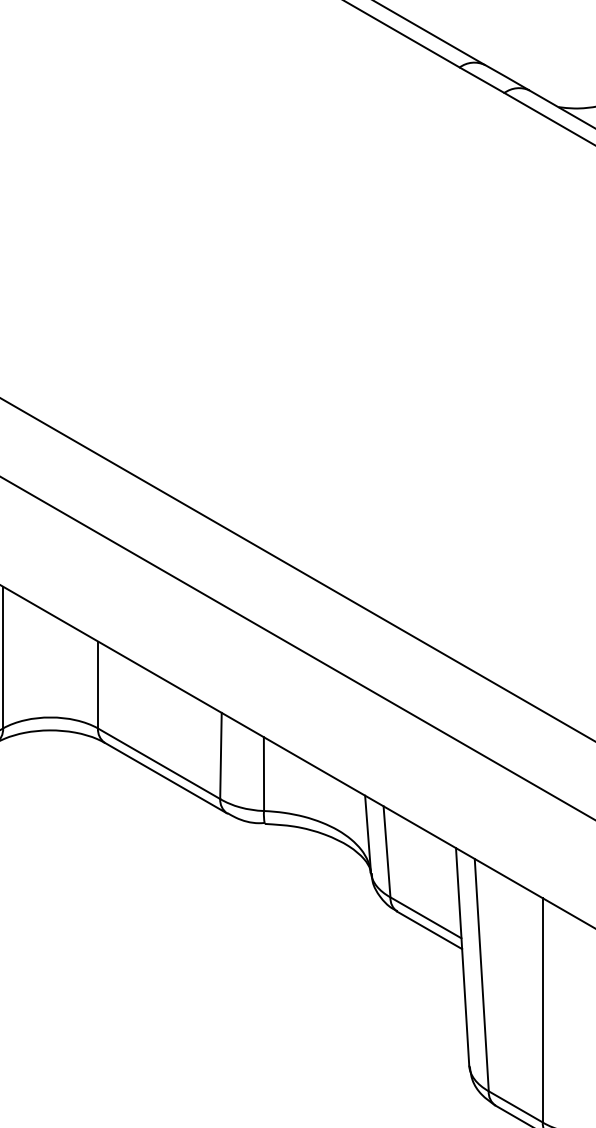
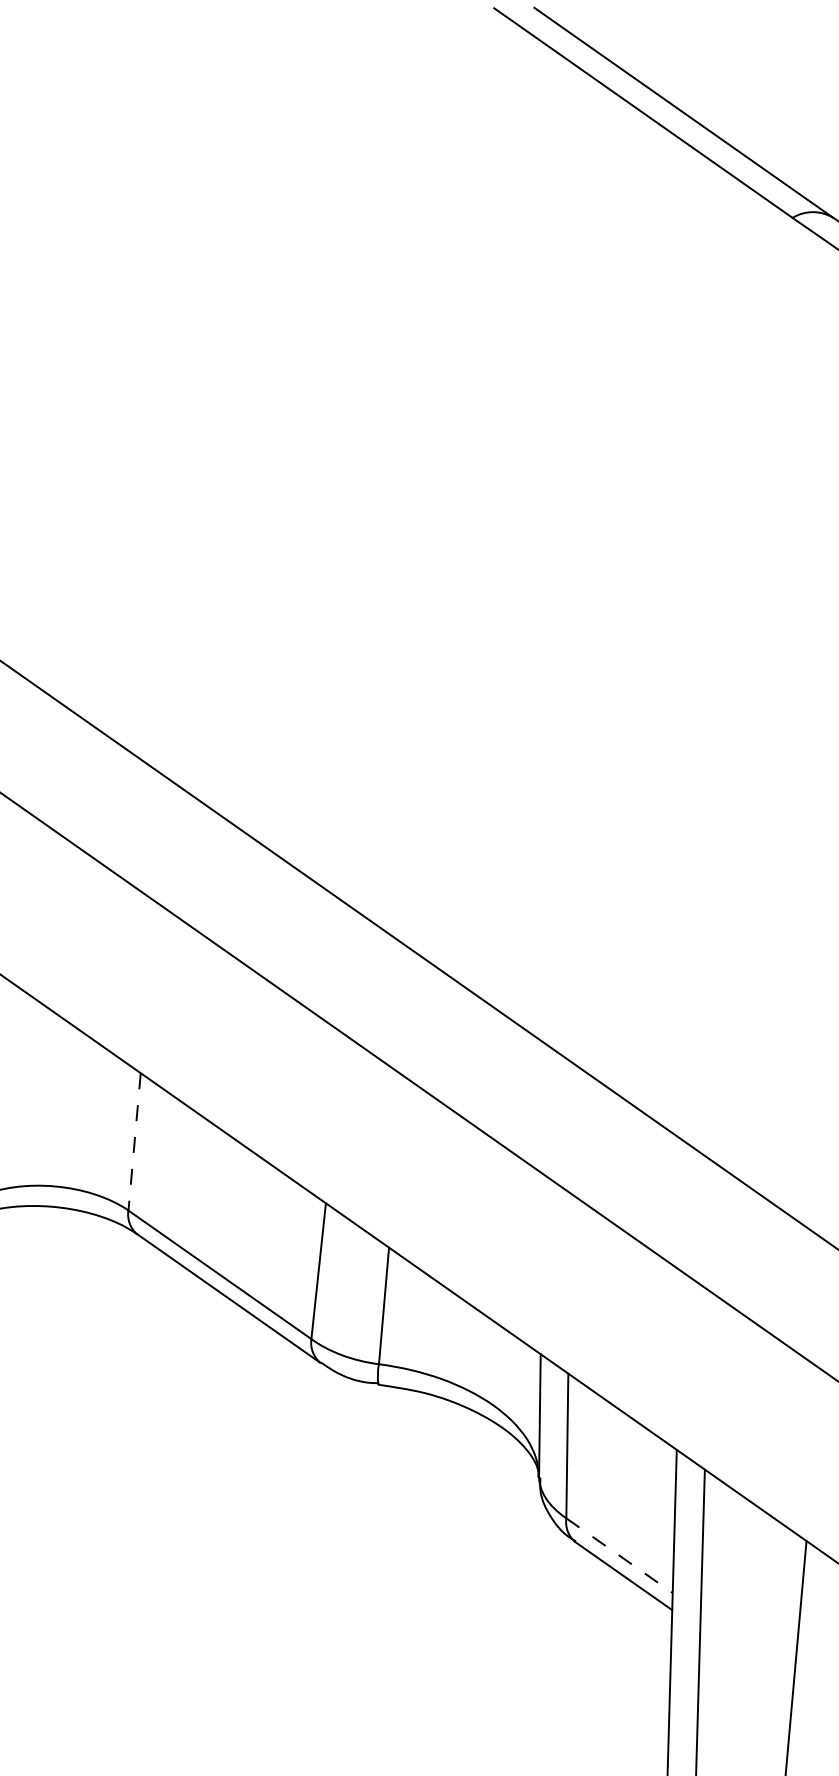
line: (98, 685) -> (135, 1142), solid -> dashed
line: (425, 917) -> (618, 1555), solid -> dashed

